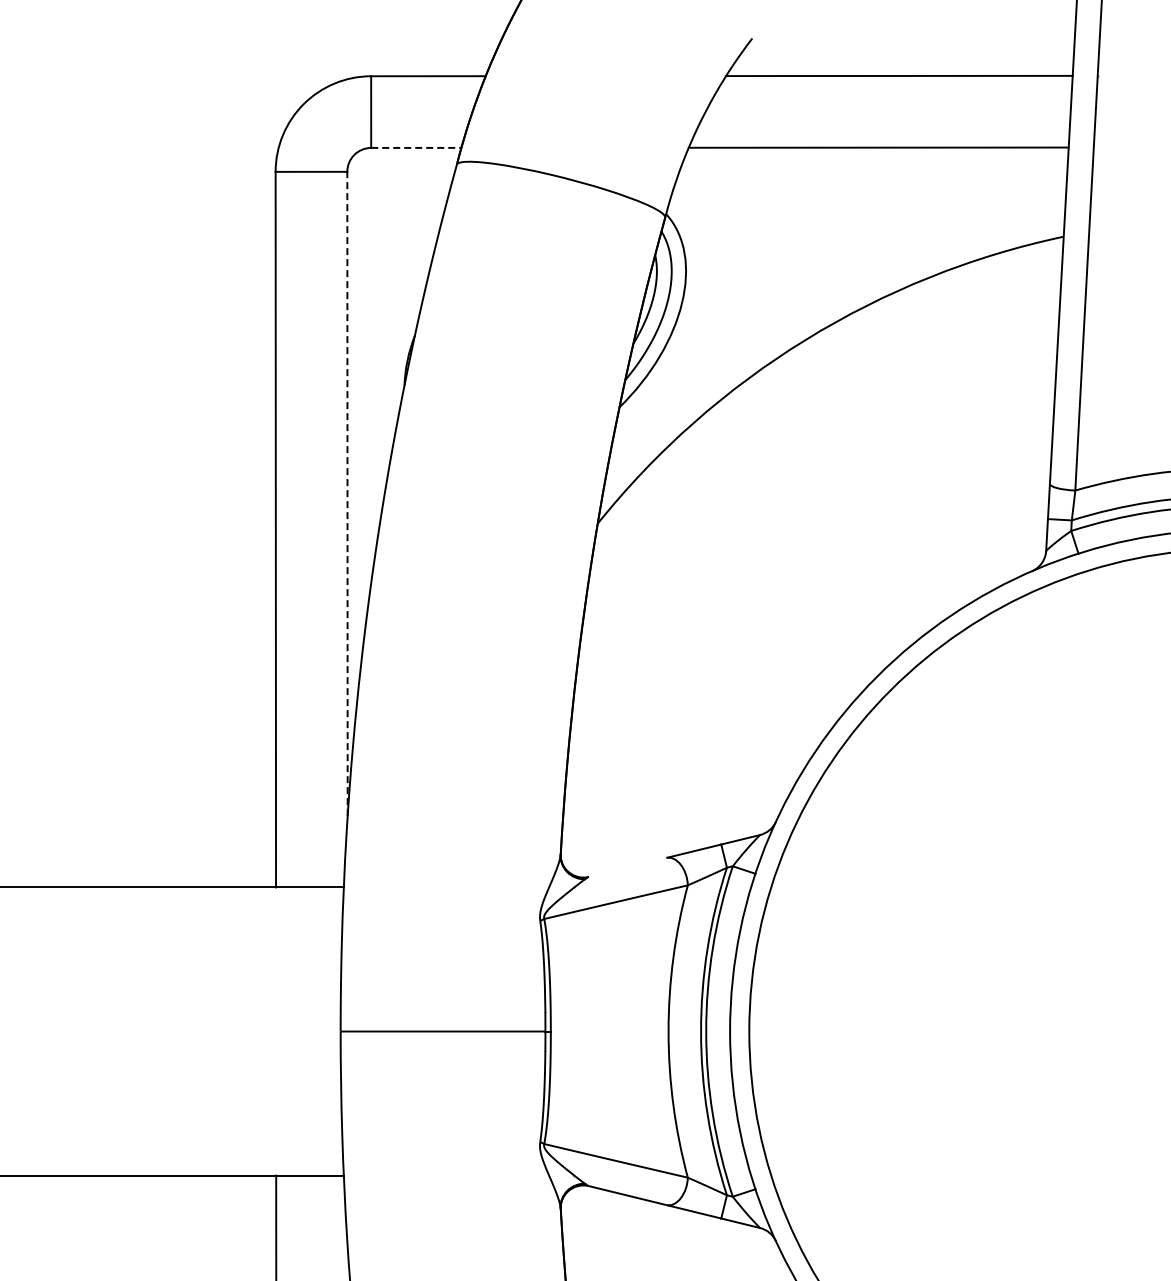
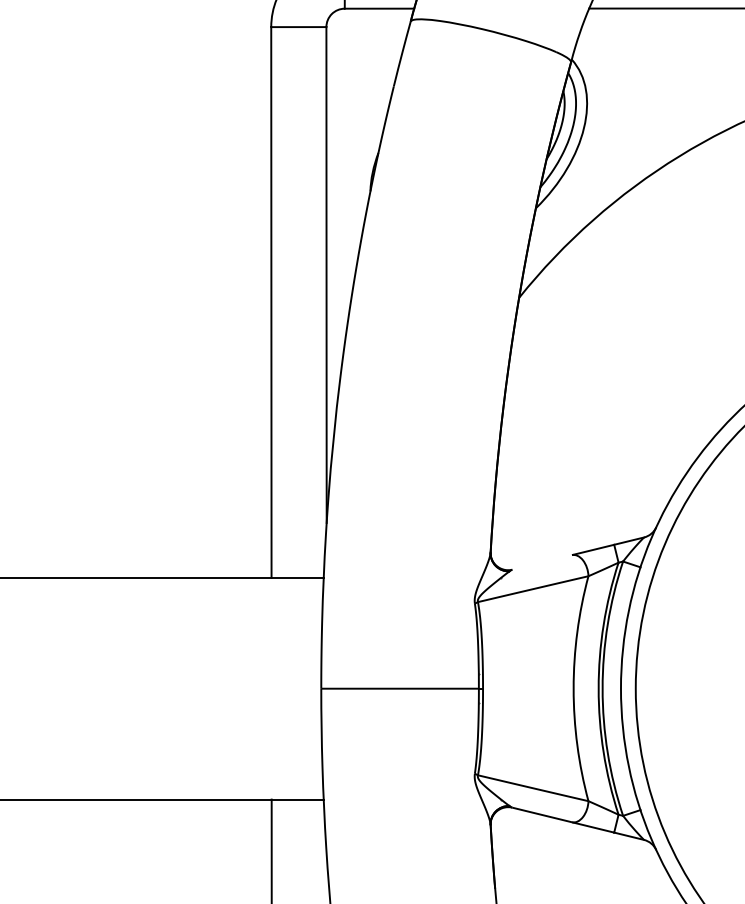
line: (416, 147) -> (379, 8), dashed -> solid
line: (347, 493) -> (326, 274), dashed -> solid

